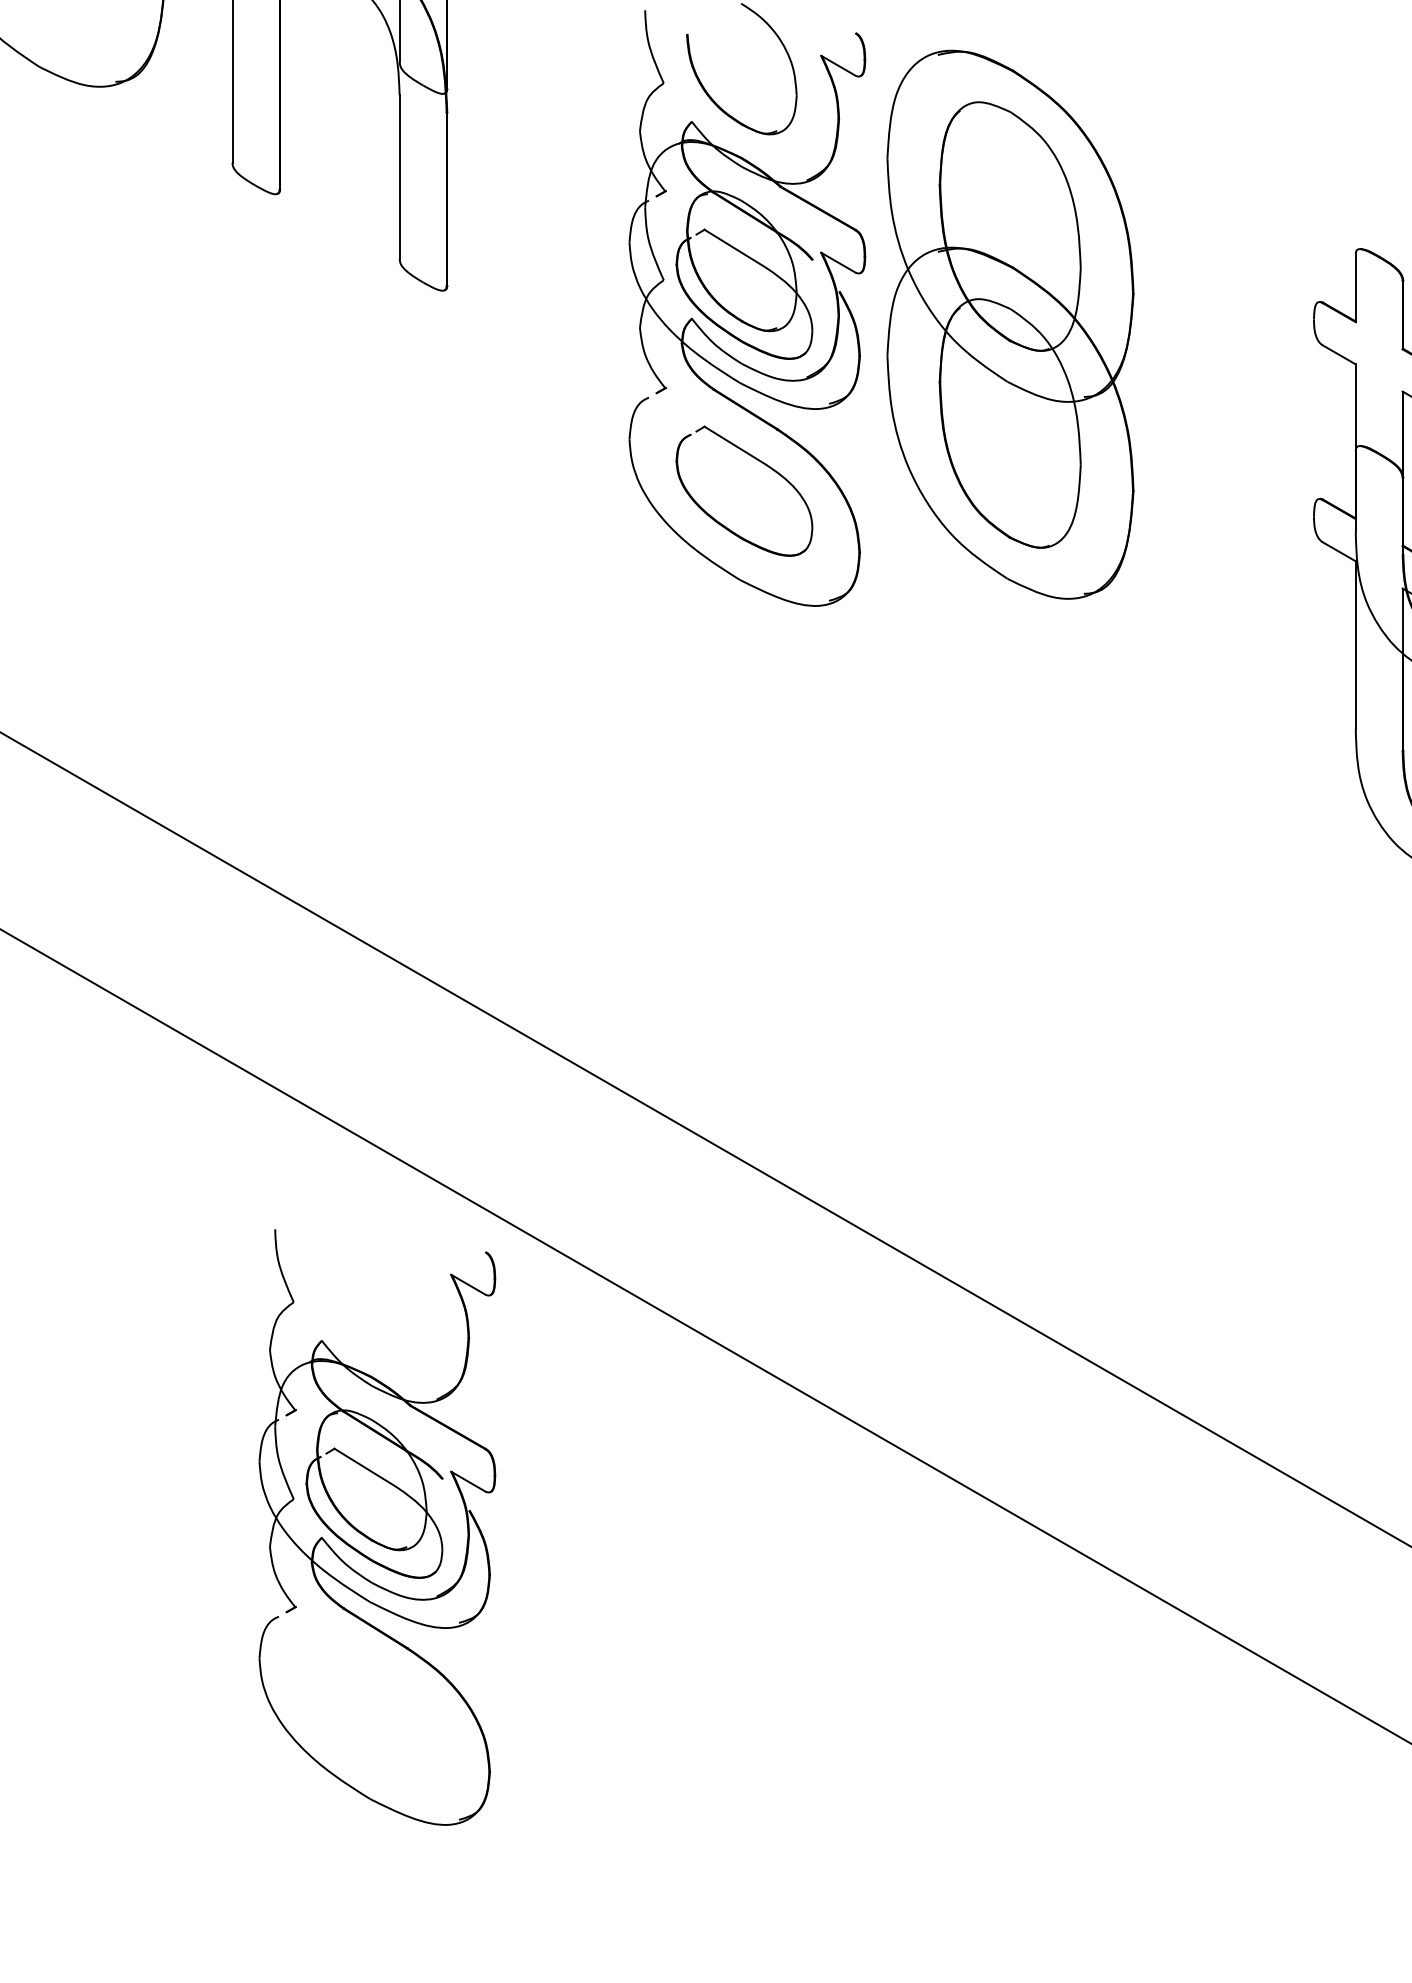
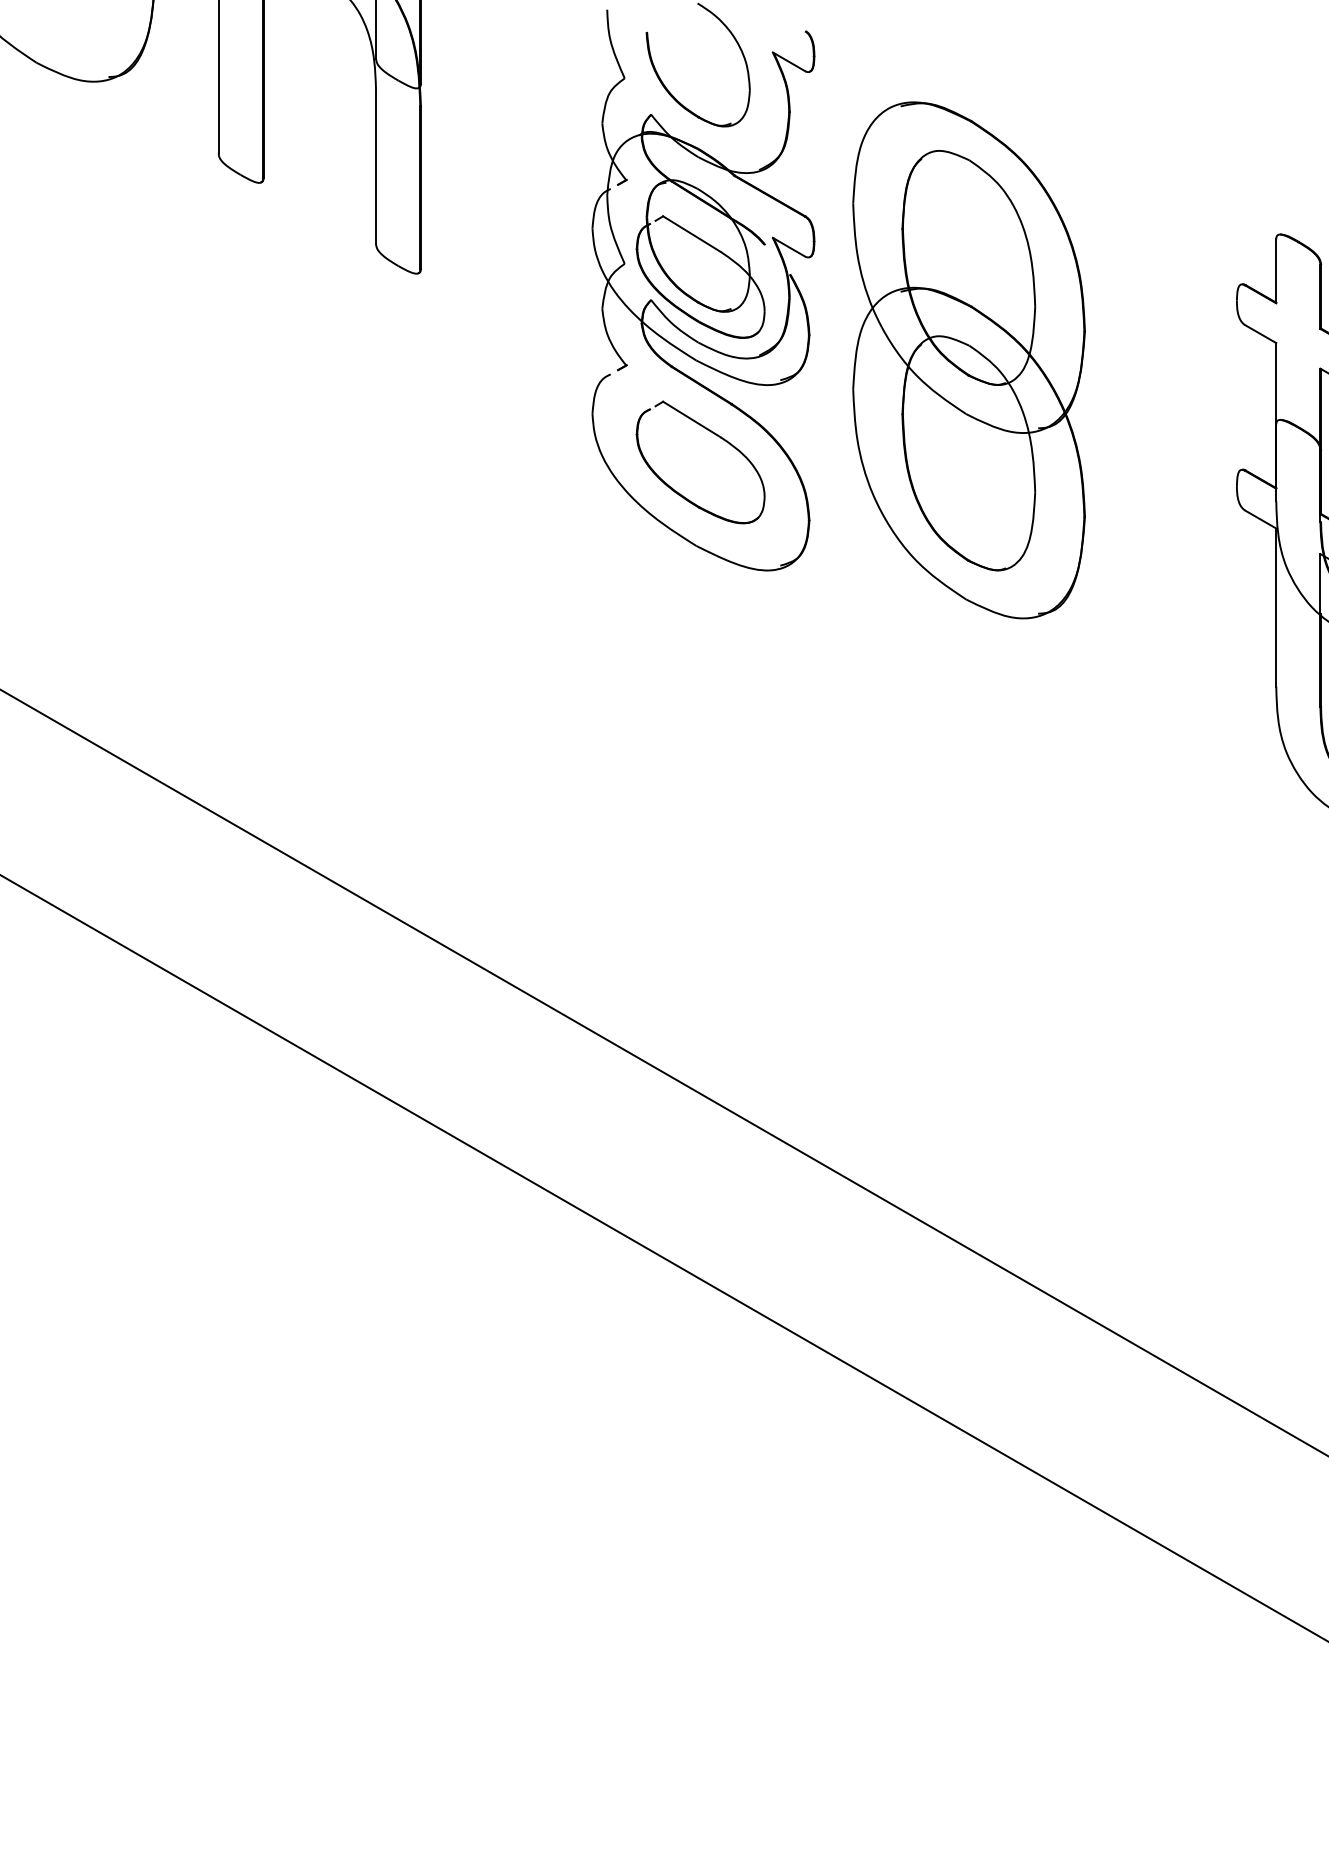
part: (1010, 324) -> (969, 360), moved
part: (377, 1527) -> (355, 1438), removed

